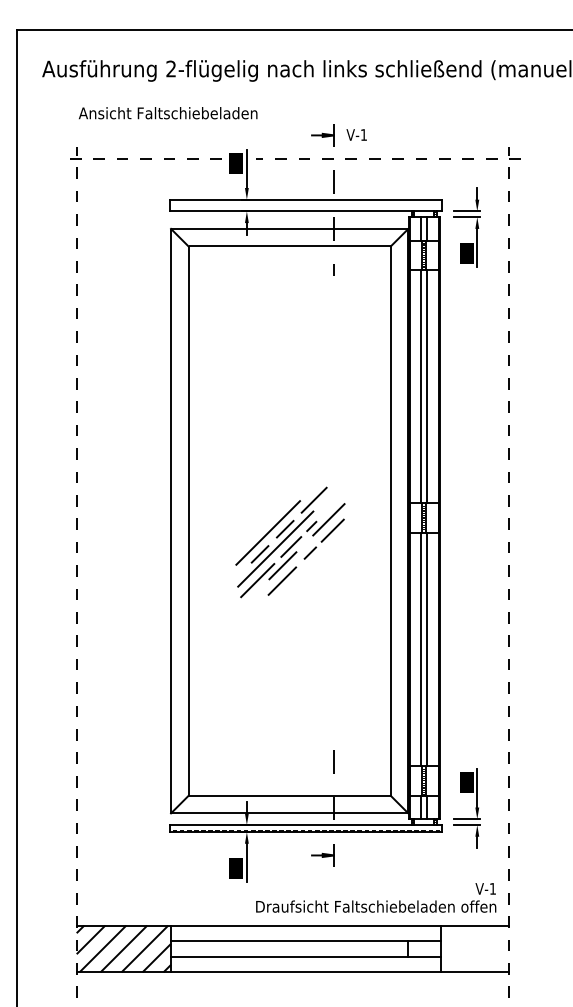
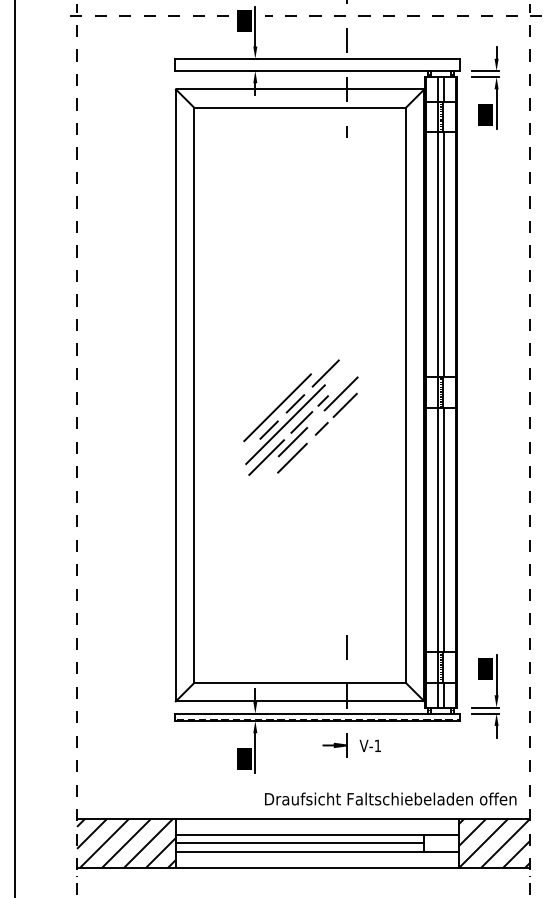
text: (485, 888) -> (370, 745), moved
line: (289, 948) -> (299, 842), added
hatch: (475, 948) -> (494, 842), added

